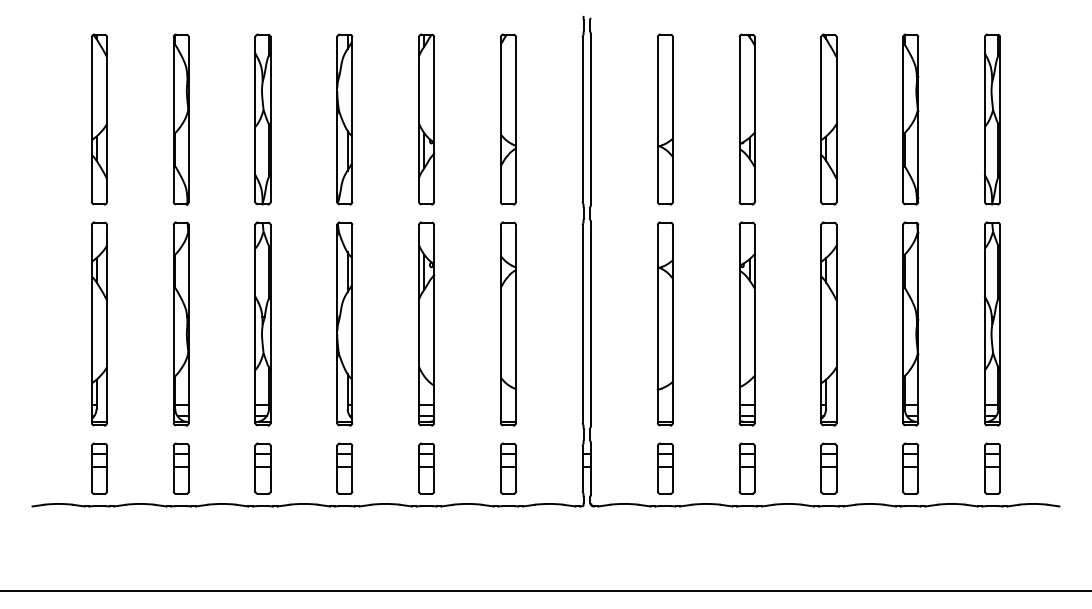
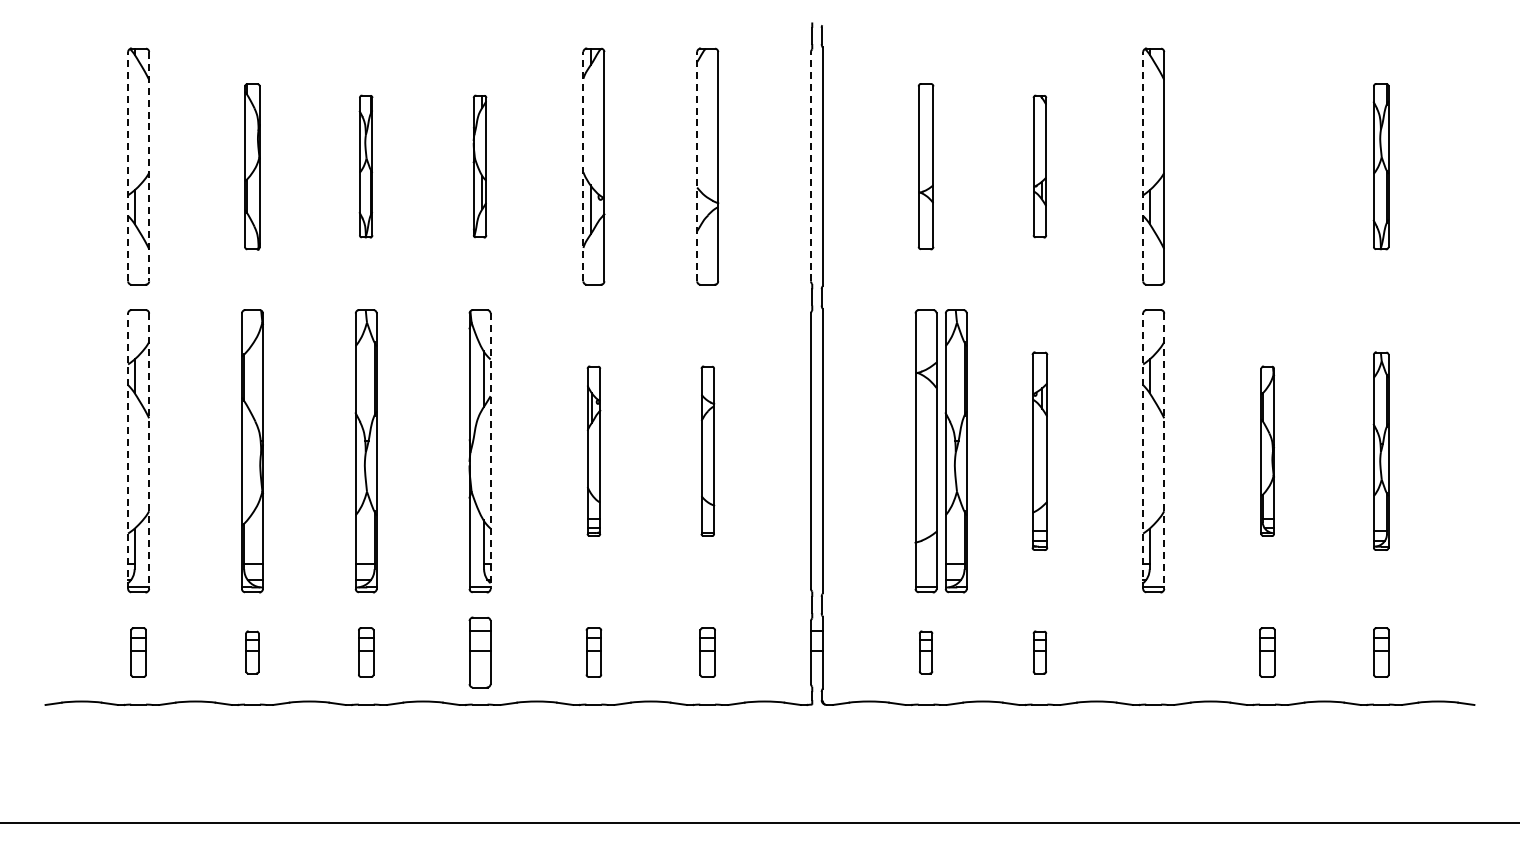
line: (92, 119) -> (128, 166), solid -> dashed
line: (107, 119) -> (149, 166), solid -> dashed
part: (181, 119) -> (252, 166), size x0.7
part: (262, 119) -> (365, 166), size x0.6
part: (344, 119) -> (479, 166), size x0.6
line: (419, 119) -> (583, 166), solid -> dashed
line: (501, 119) -> (697, 166), solid -> dashed
line: (582, 119) -> (810, 166), solid -> dashed
part: (664, 119) -> (925, 166), size x0.7
part: (746, 119) -> (1039, 166), size x0.6
line: (821, 119) -> (1143, 166), solid -> dashed
part: (910, 119) -> (1267, 166), removed
part: (991, 119) -> (1380, 166), size x0.7
line: (92, 324) -> (128, 451), solid -> dashed
line: (107, 324) -> (149, 451), solid -> dashed
line: (352, 324) -> (490, 451), solid -> dashed
part: (426, 324) -> (593, 451), size x0.6
part: (508, 324) -> (707, 451), size x0.6
part: (686, 324) -> (955, 451), added
part: (746, 324) -> (1039, 451), size x0.7
line: (821, 324) -> (1143, 451), solid -> dashed
line: (836, 324) -> (1164, 451), solid -> dashed
part: (910, 324) -> (1267, 451), size x0.6
part: (991, 324) -> (1380, 451), size x0.7
part: (99, 468) -> (138, 652), size x0.7
part: (181, 468) -> (252, 652), size x0.6
part: (262, 468) -> (365, 652), size x0.7
part: (426, 468) -> (593, 652), size x0.7
part: (508, 468) -> (707, 652), size x0.7
part: (664, 468) -> (925, 652), size x0.6
part: (746, 468) -> (1039, 652), size x0.6
part: (828, 468) -> (1153, 652), removed
part: (910, 468) -> (1267, 652), size x0.7
part: (992, 468) -> (1381, 652), size x0.7

